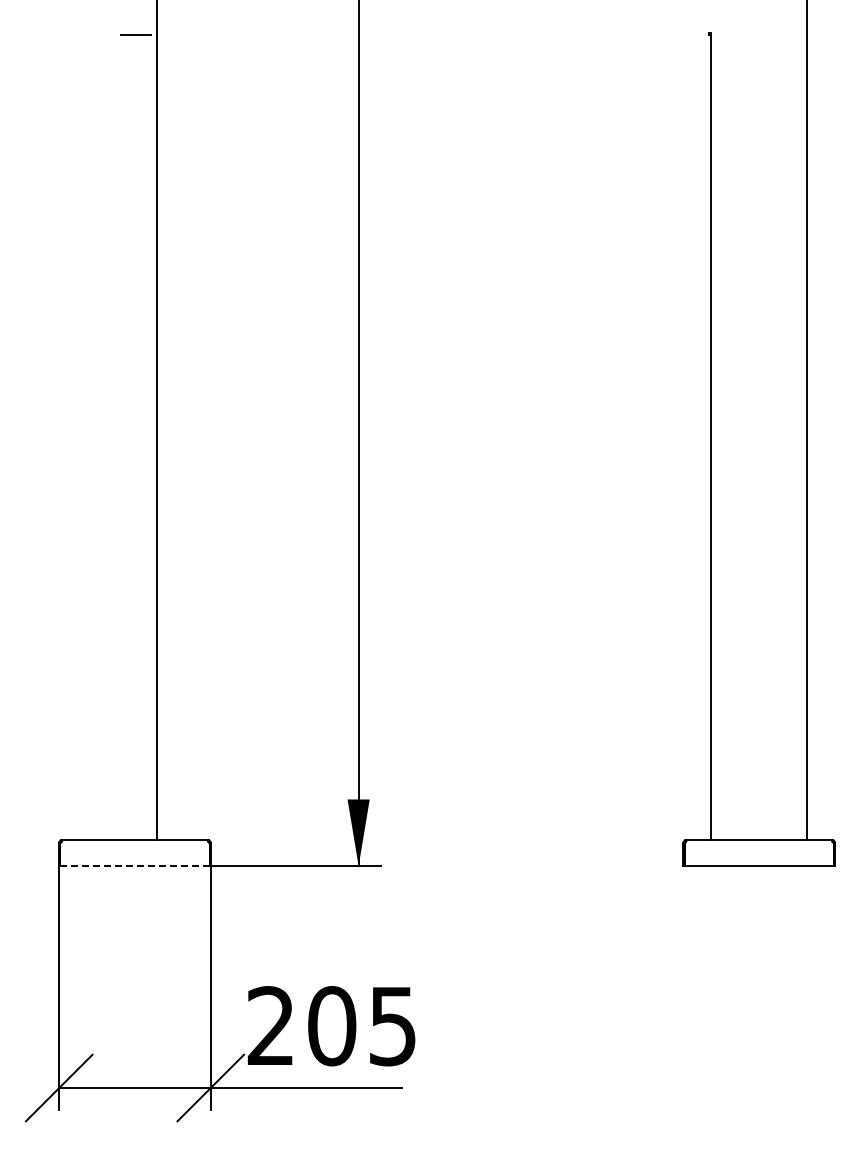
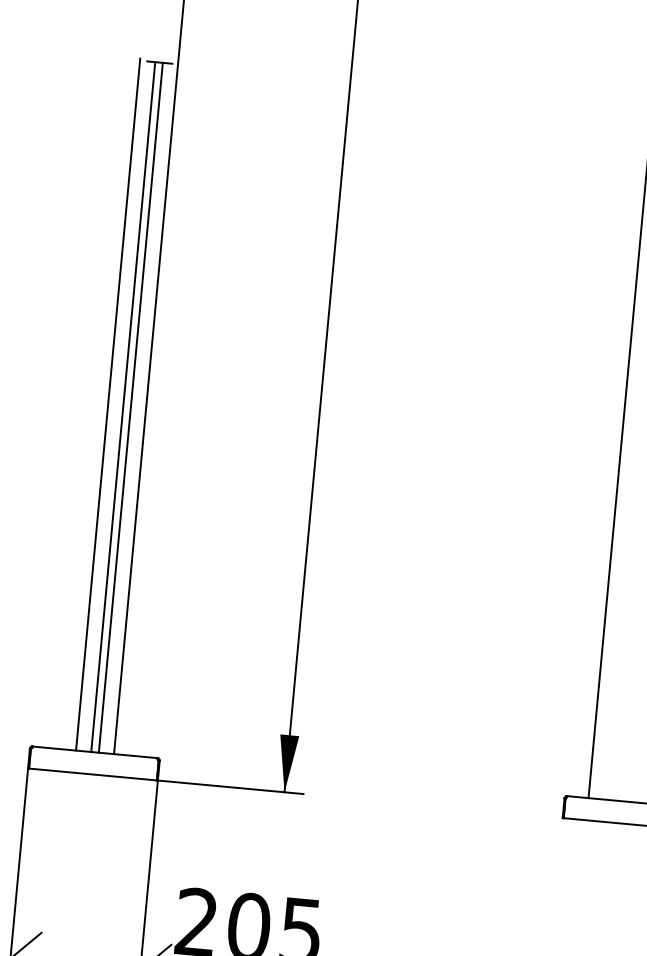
line: (112, 436) -> (107, 404), added
line: (130, 437) -> (123, 407), added
line: (139, 437) -> (130, 407), added
line: (135, 866) -> (93, 774), dashed -> solid

